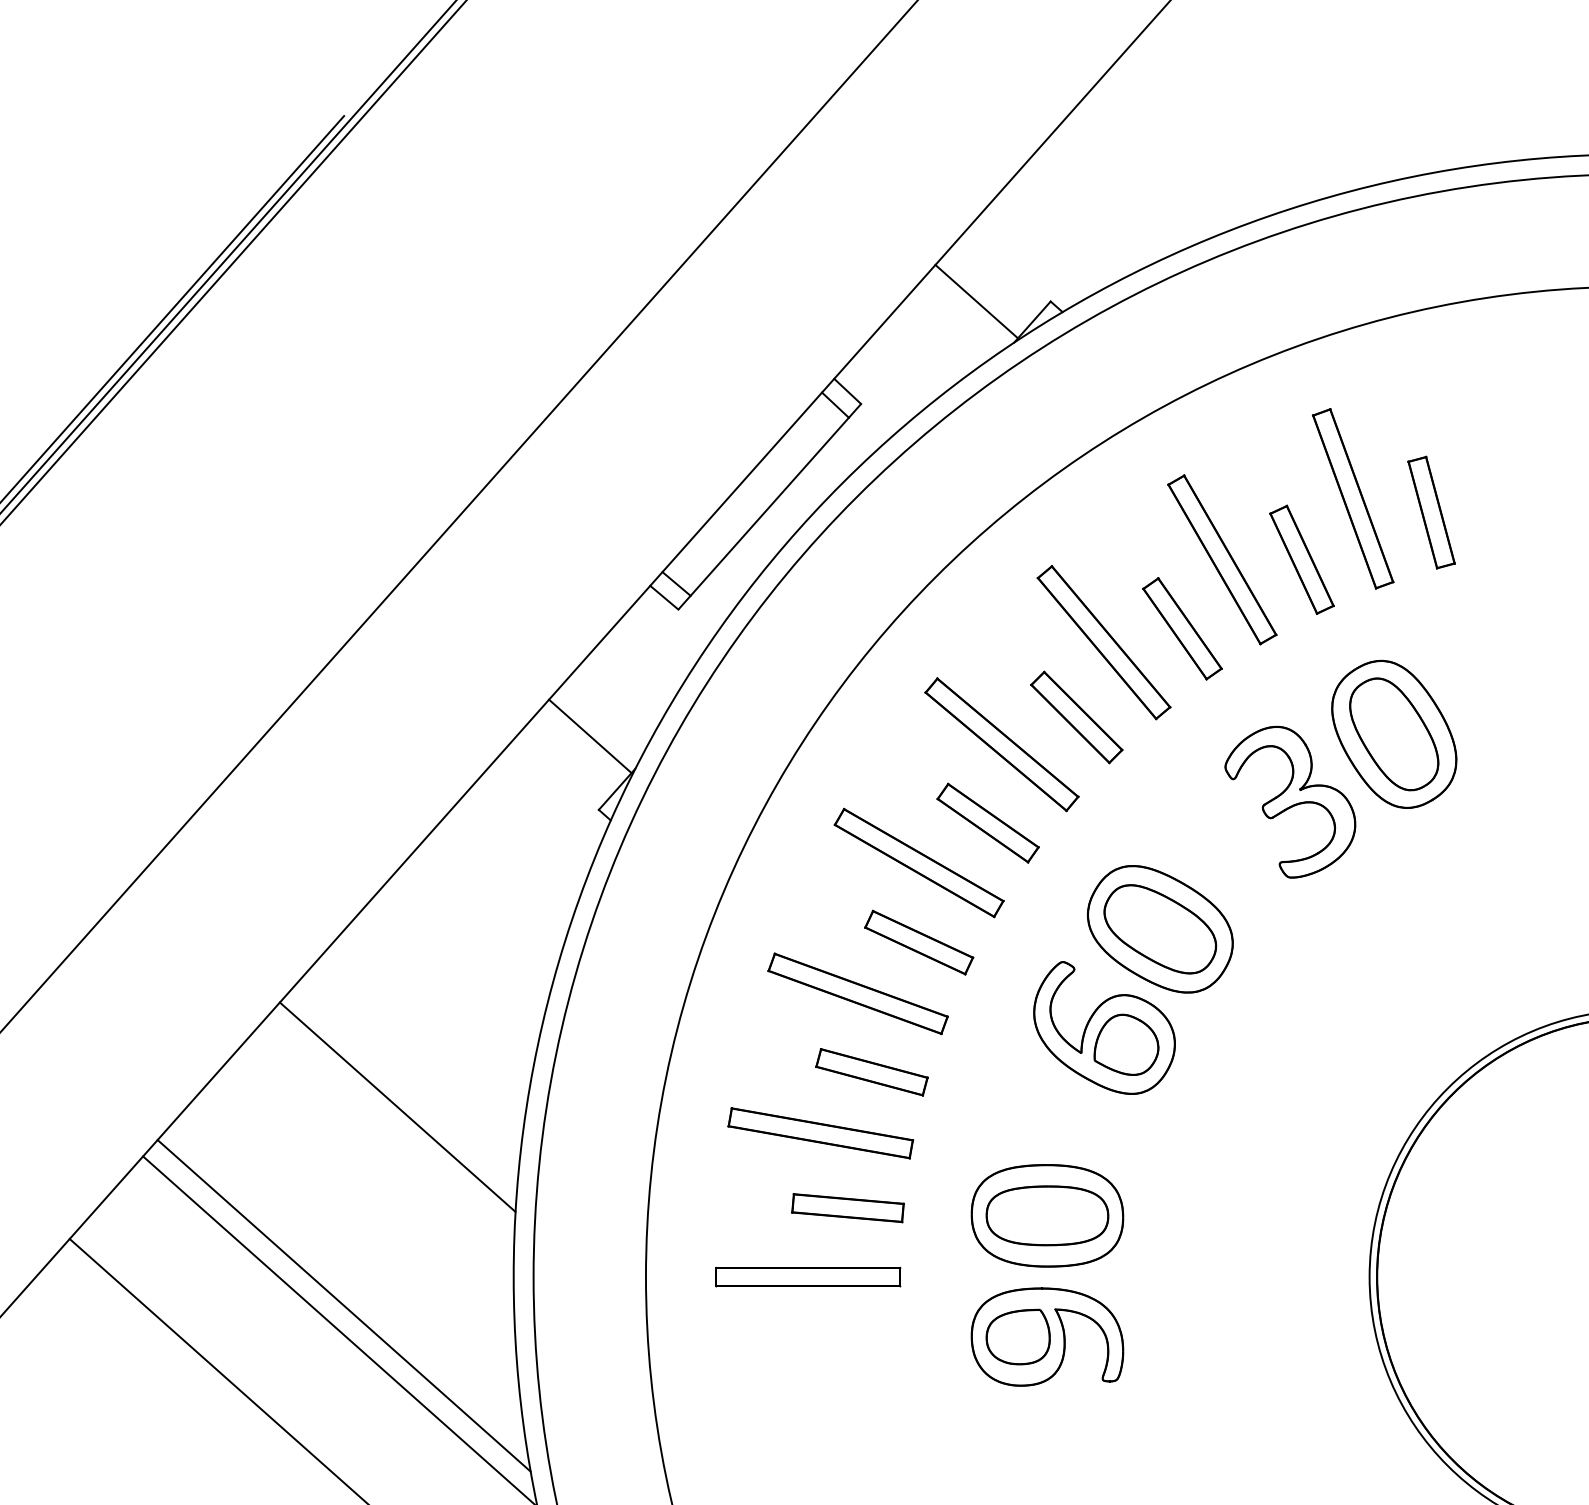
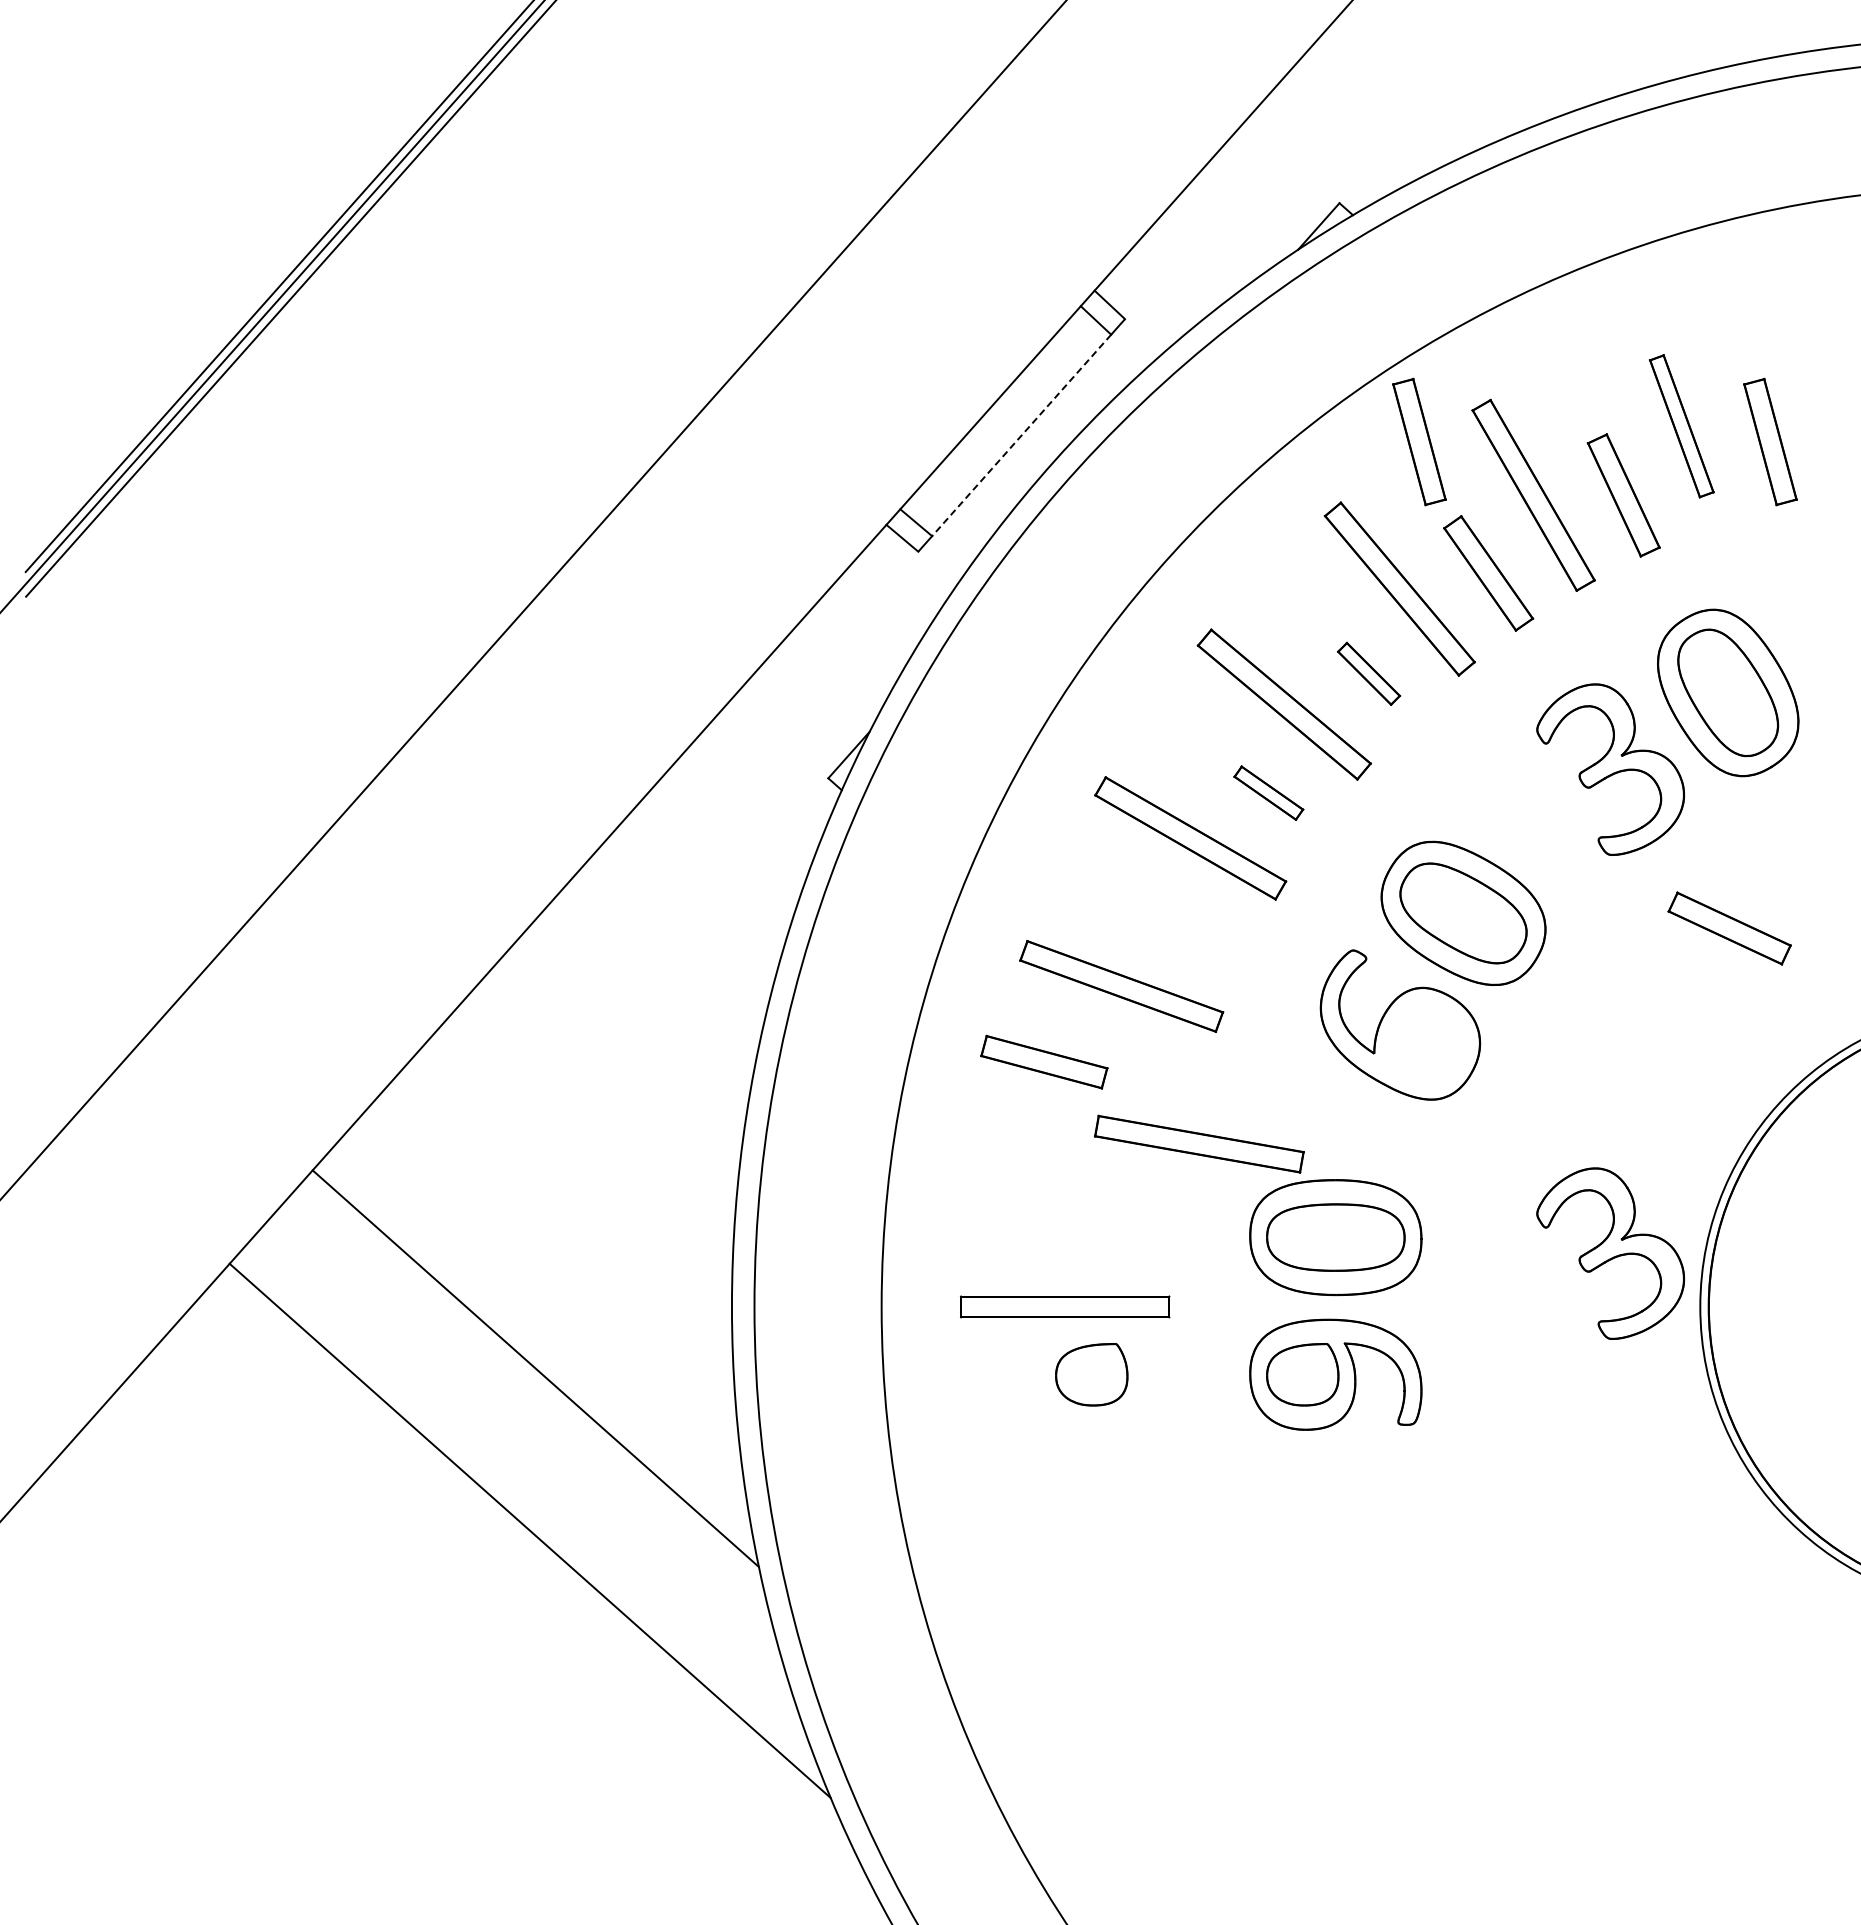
line: (976, 300) -> (1255, 202), removed
part: (1352, 498) -> (1681, 425), size x0.7
line: (769, 506) -> (1021, 435), solid -> dashed
part: (1121, 512) -> (1419, 441), added
part: (1076, 717) -> (1368, 673), size x0.6
line: (590, 735) -> (818, 694), removed
part: (987, 822) -> (1268, 792), size x0.6
part: (918, 942) -> (1729, 928), moved
part: (1126, 1045) -> (1425, 1044), removed
part: (872, 1071) -> (1044, 1061), moved
line: (397, 1107) -> (600, 1114), removed
part: (820, 1132) -> (1199, 1143), moved
part: (848, 1207) -> (1110, 1228), removed
part: (1290, 1229) -> (1610, 1253), added
line: (344, 1305) -> (540, 1338), removed
part: (831, 1336) -> (1091, 1374), added

